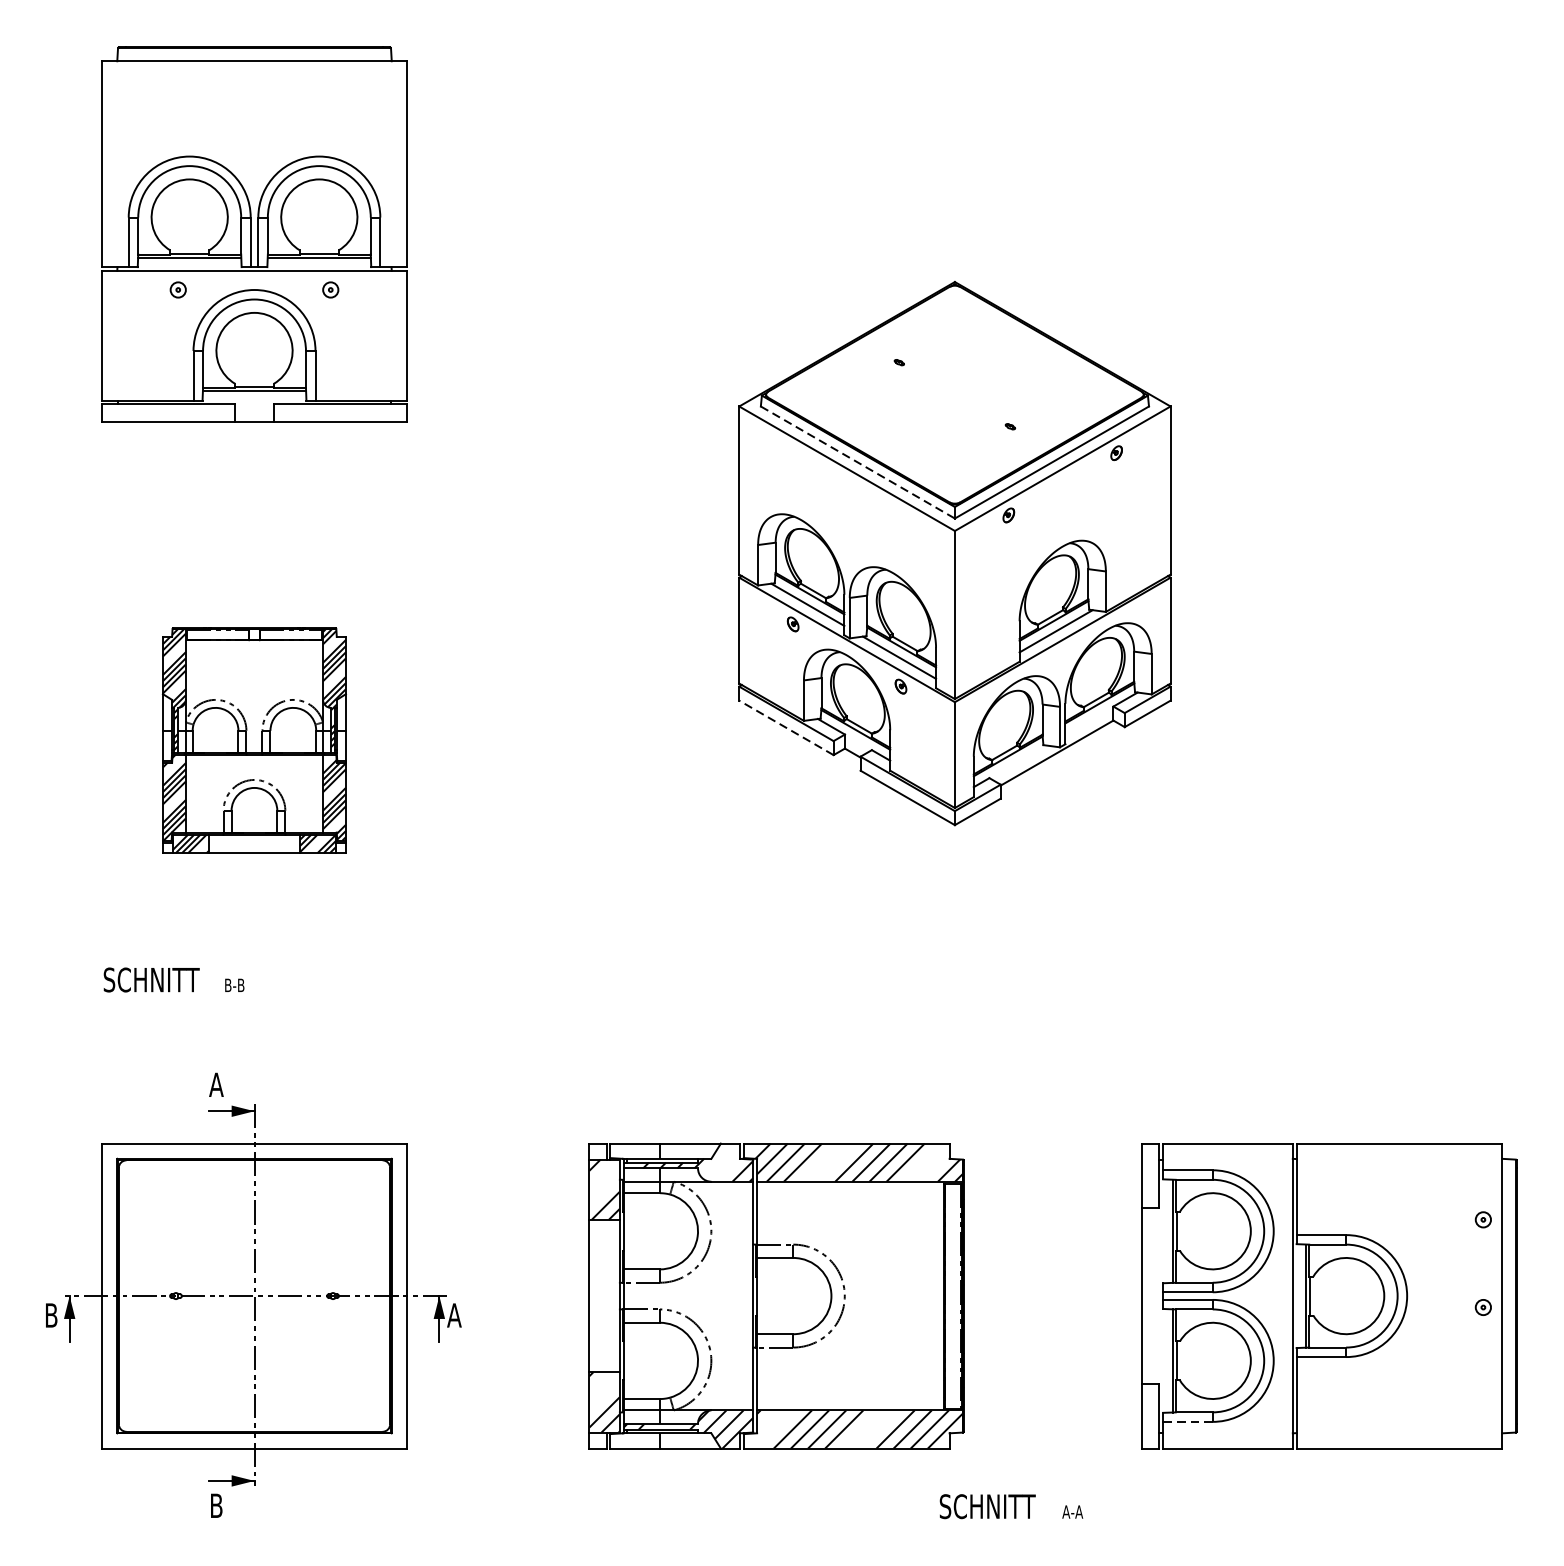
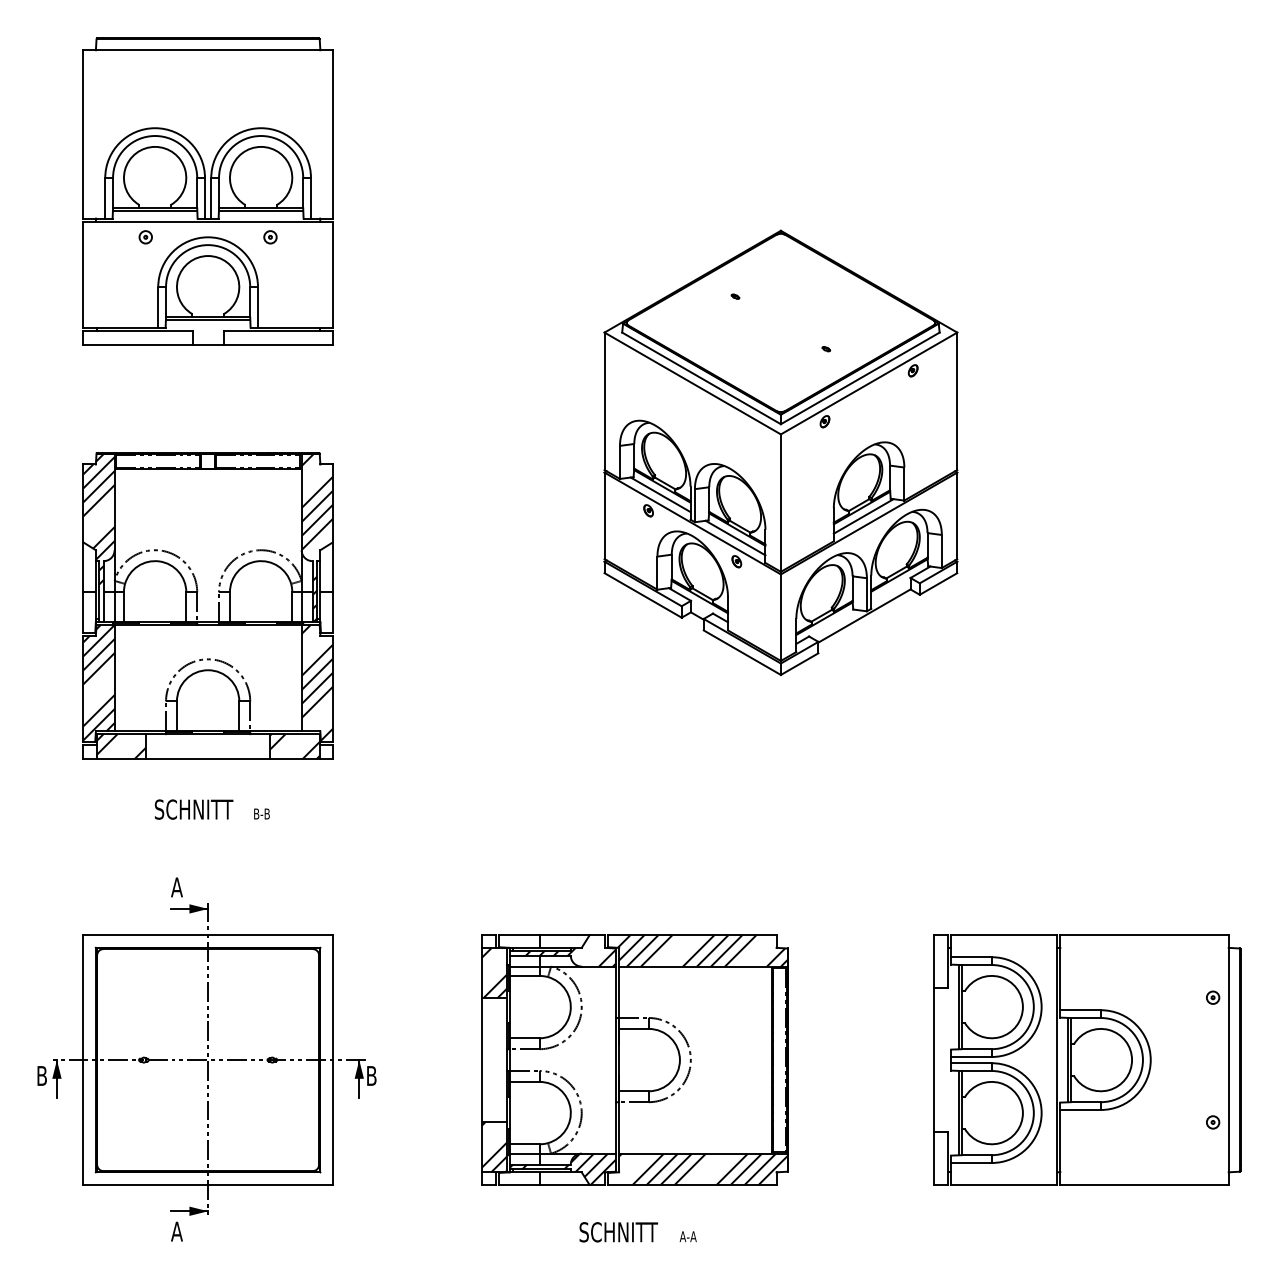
line: (857, 462) -> (701, 378), dashed -> solid
line: (786, 727) -> (643, 595), dashed -> solid
part: (253, 740) -> (207, 605), size x1.67
text: (173, 979) -> (211, 809), moved
part: (1483, 1307) -> (1213, 1122), moved
text: (454, 1314) -> (371, 1075), A -> B
line: (1187, 1421) -> (971, 1162), dashed -> solid
text: (215, 1505) -> (176, 1231), B -> A
text: (1010, 1506) -> (637, 1232), moved

